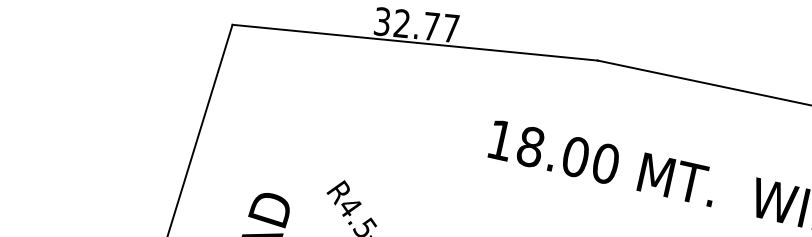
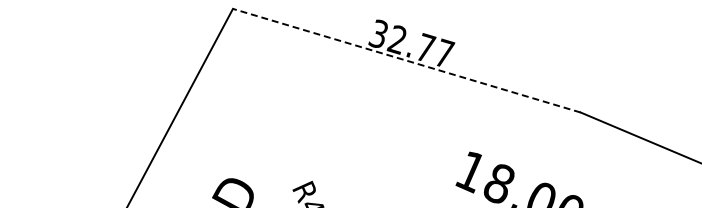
line: (414, 42) -> (406, 60), solid -> dashed

